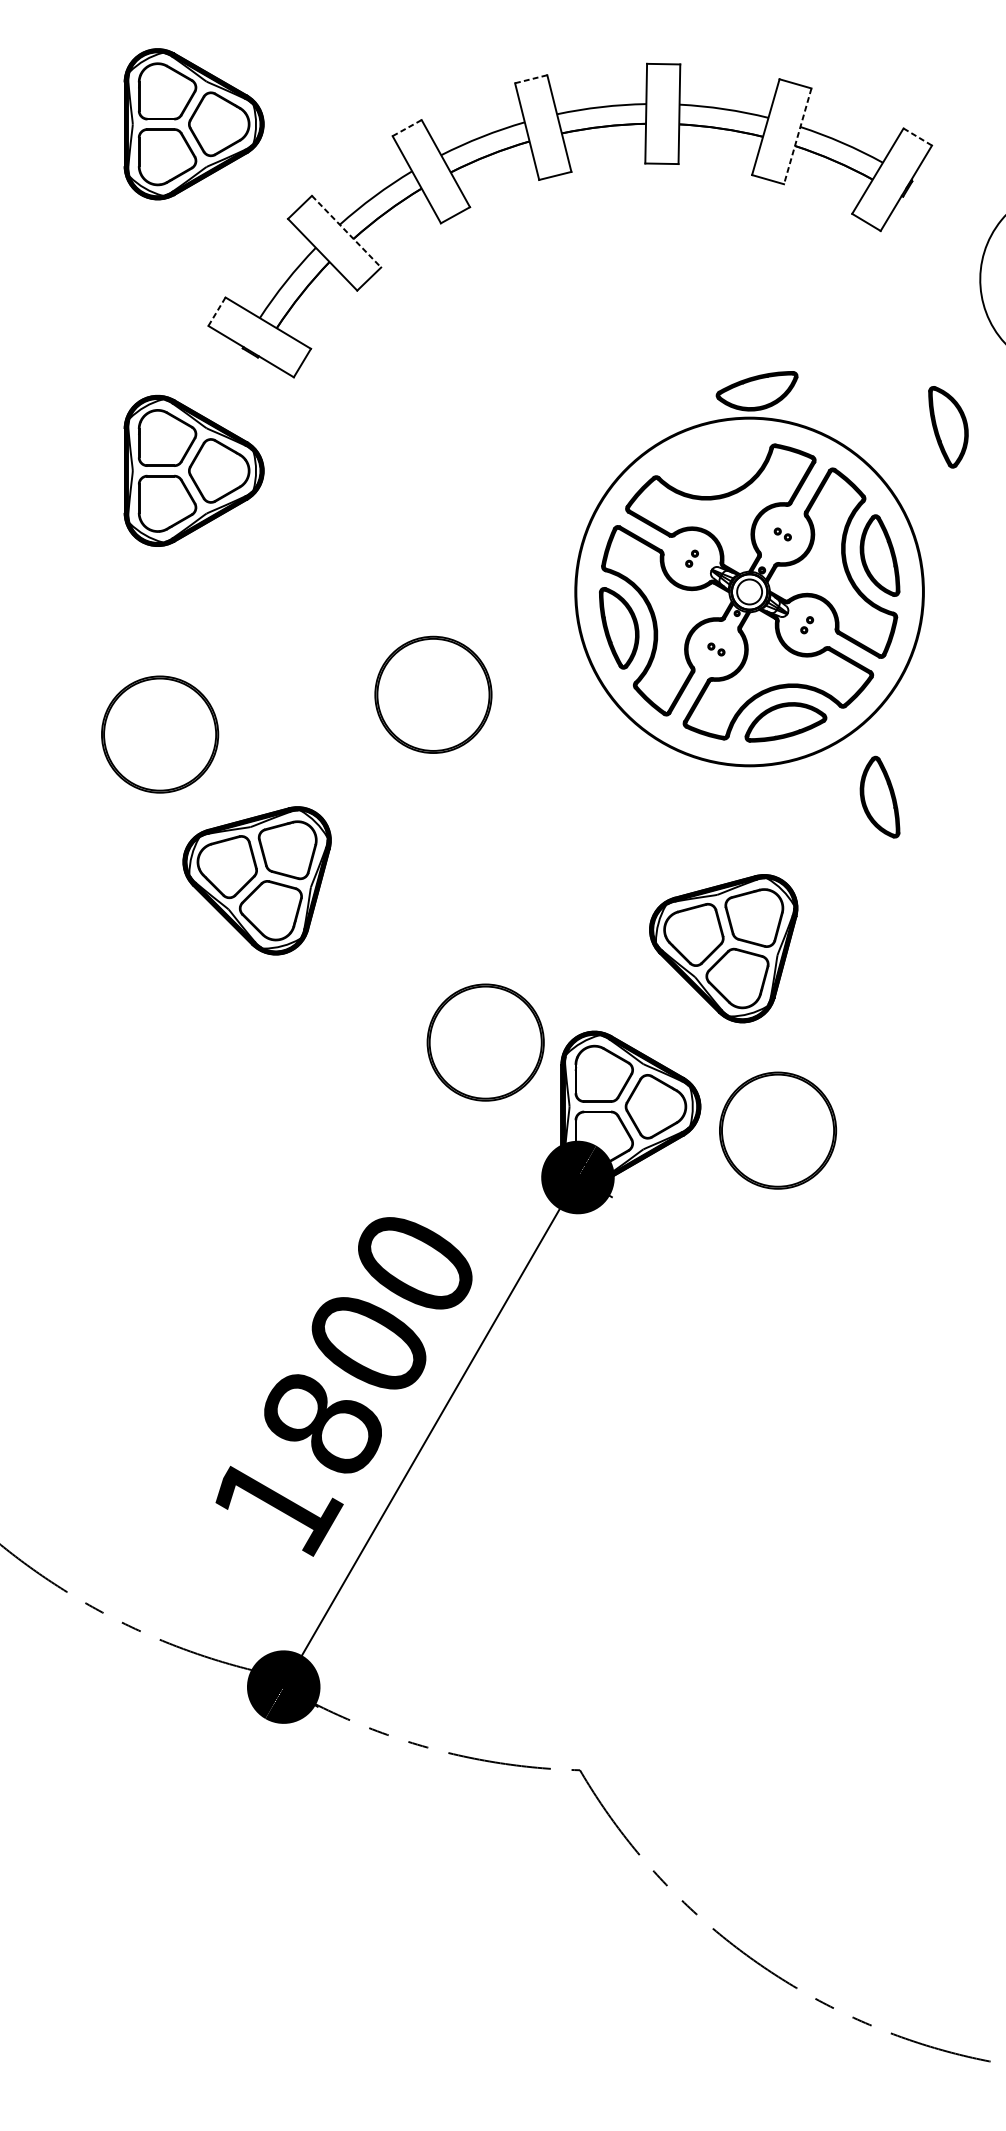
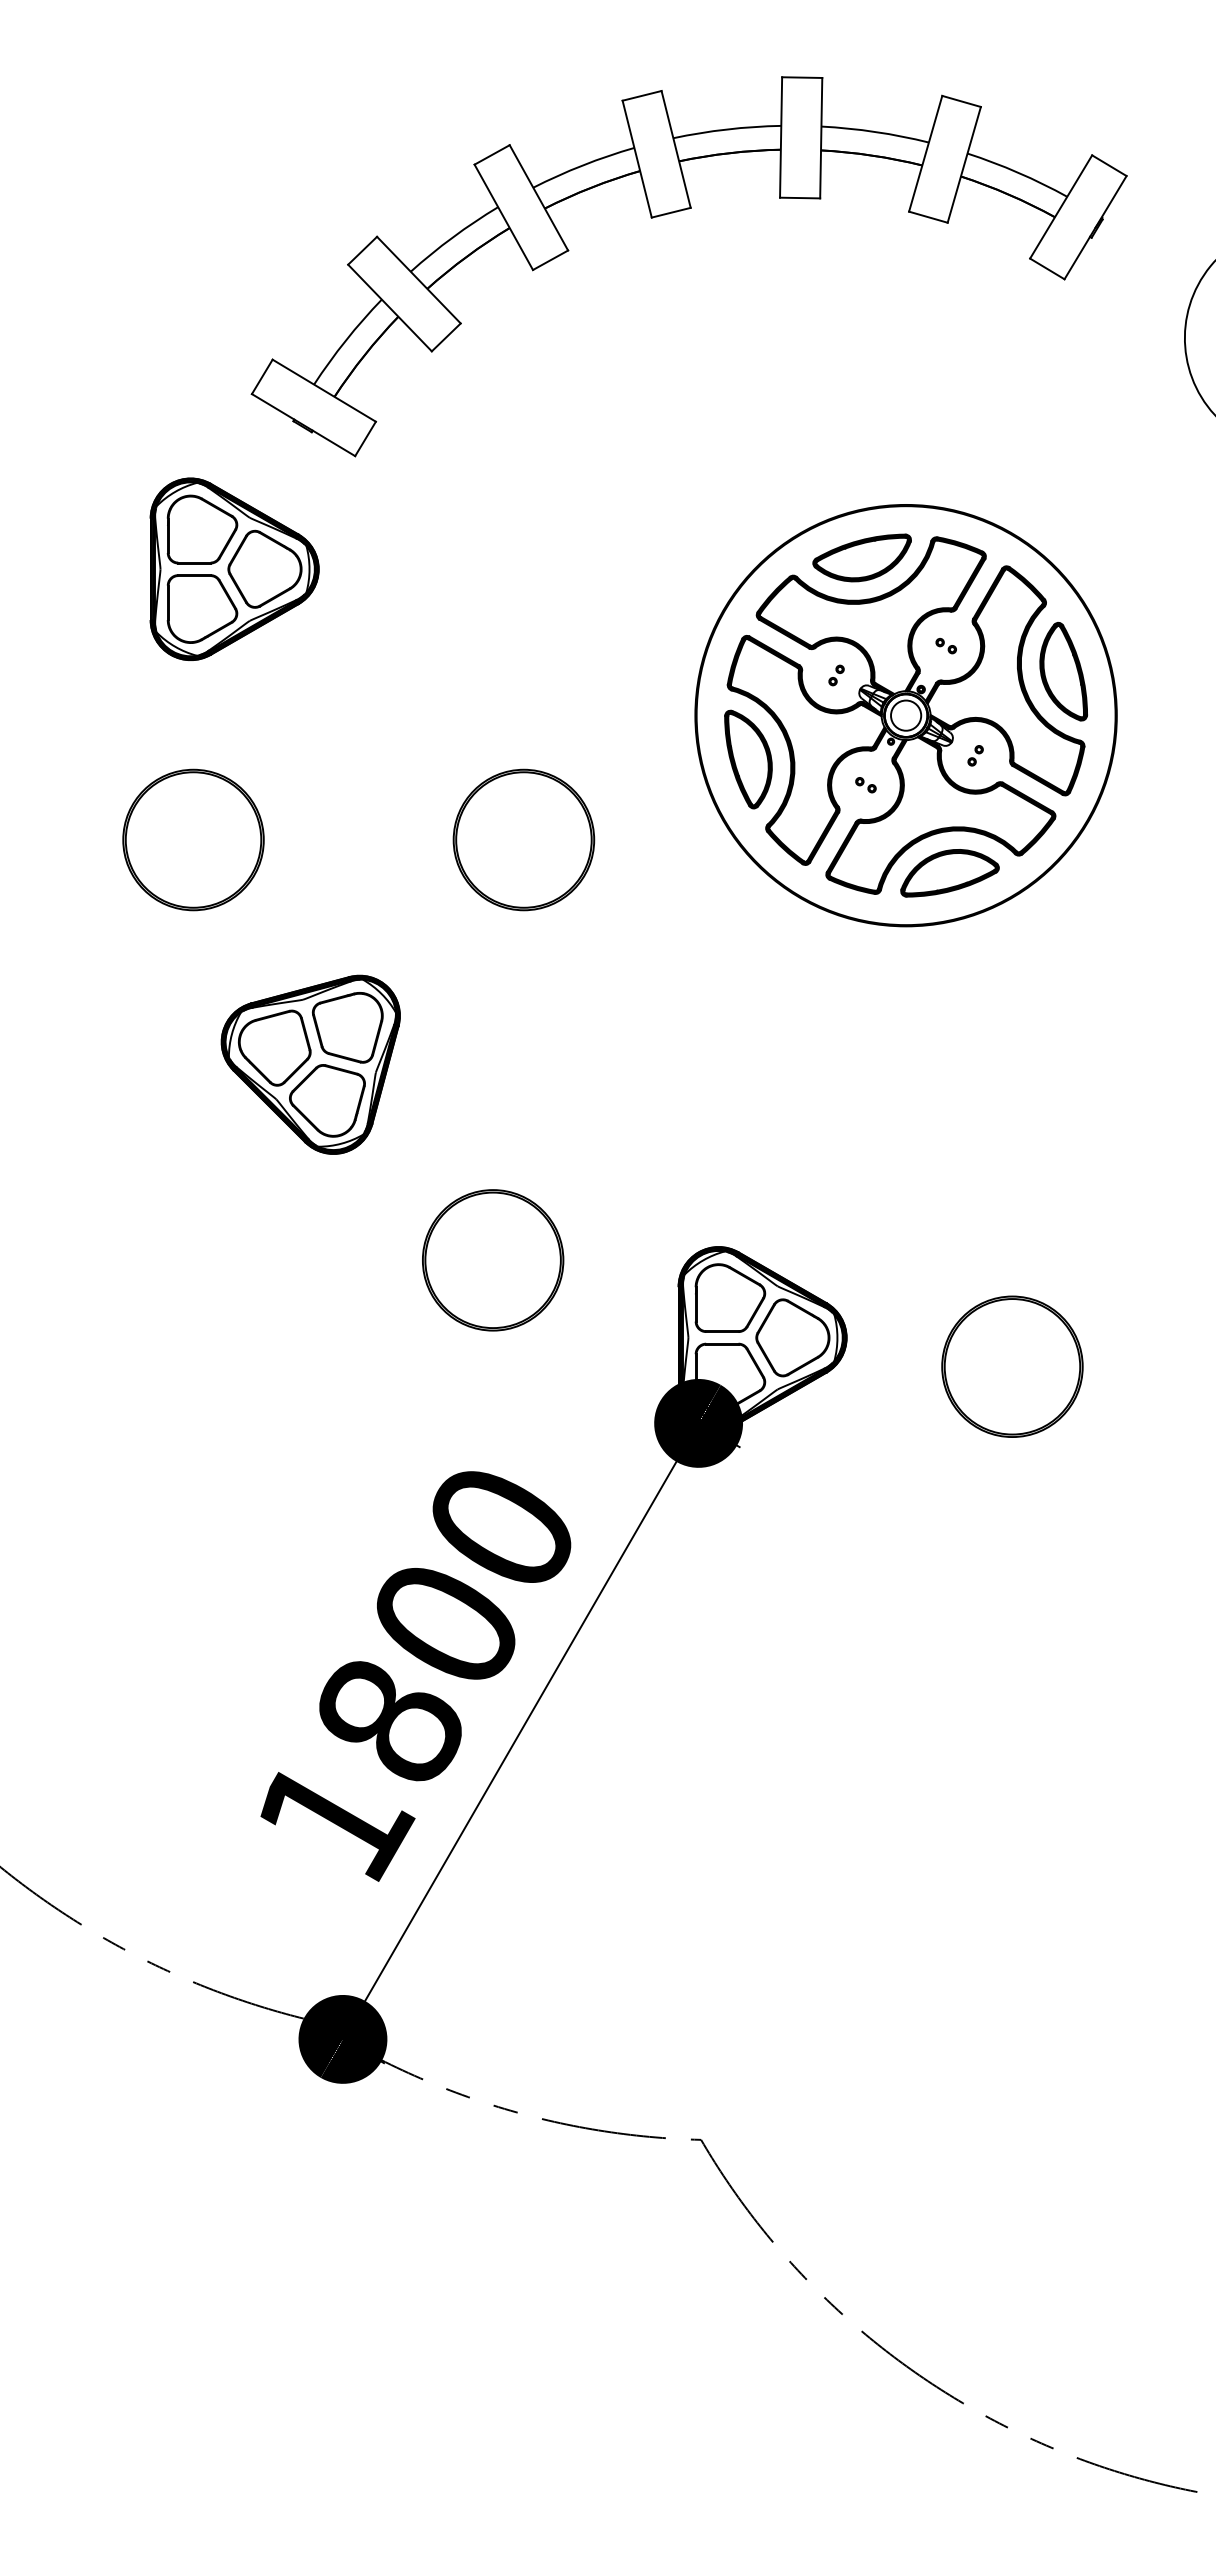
line: (531, 78) -> (642, 95), dashed -> solid
part: (194, 123) -> (234, 149), removed
line: (407, 127) -> (492, 154), dashed -> solid
line: (797, 136) -> (964, 165), dashed -> solid
line: (917, 136) -> (1109, 165), dashed -> solid
line: (347, 231) -> (419, 280), dashed -> solid
line: (217, 311) -> (262, 376), dashed -> solid
part: (756, 390) -> (861, 557), moved
part: (948, 427) -> (1146, 516), removed
part: (160, 734) -> (193, 839), moved
part: (879, 797) -> (1063, 963), removed
part: (723, 948) -> (874, 1146), removed
part: (486, 1042) -> (493, 1260), moved
part: (778, 1130) -> (1012, 1366), moved

